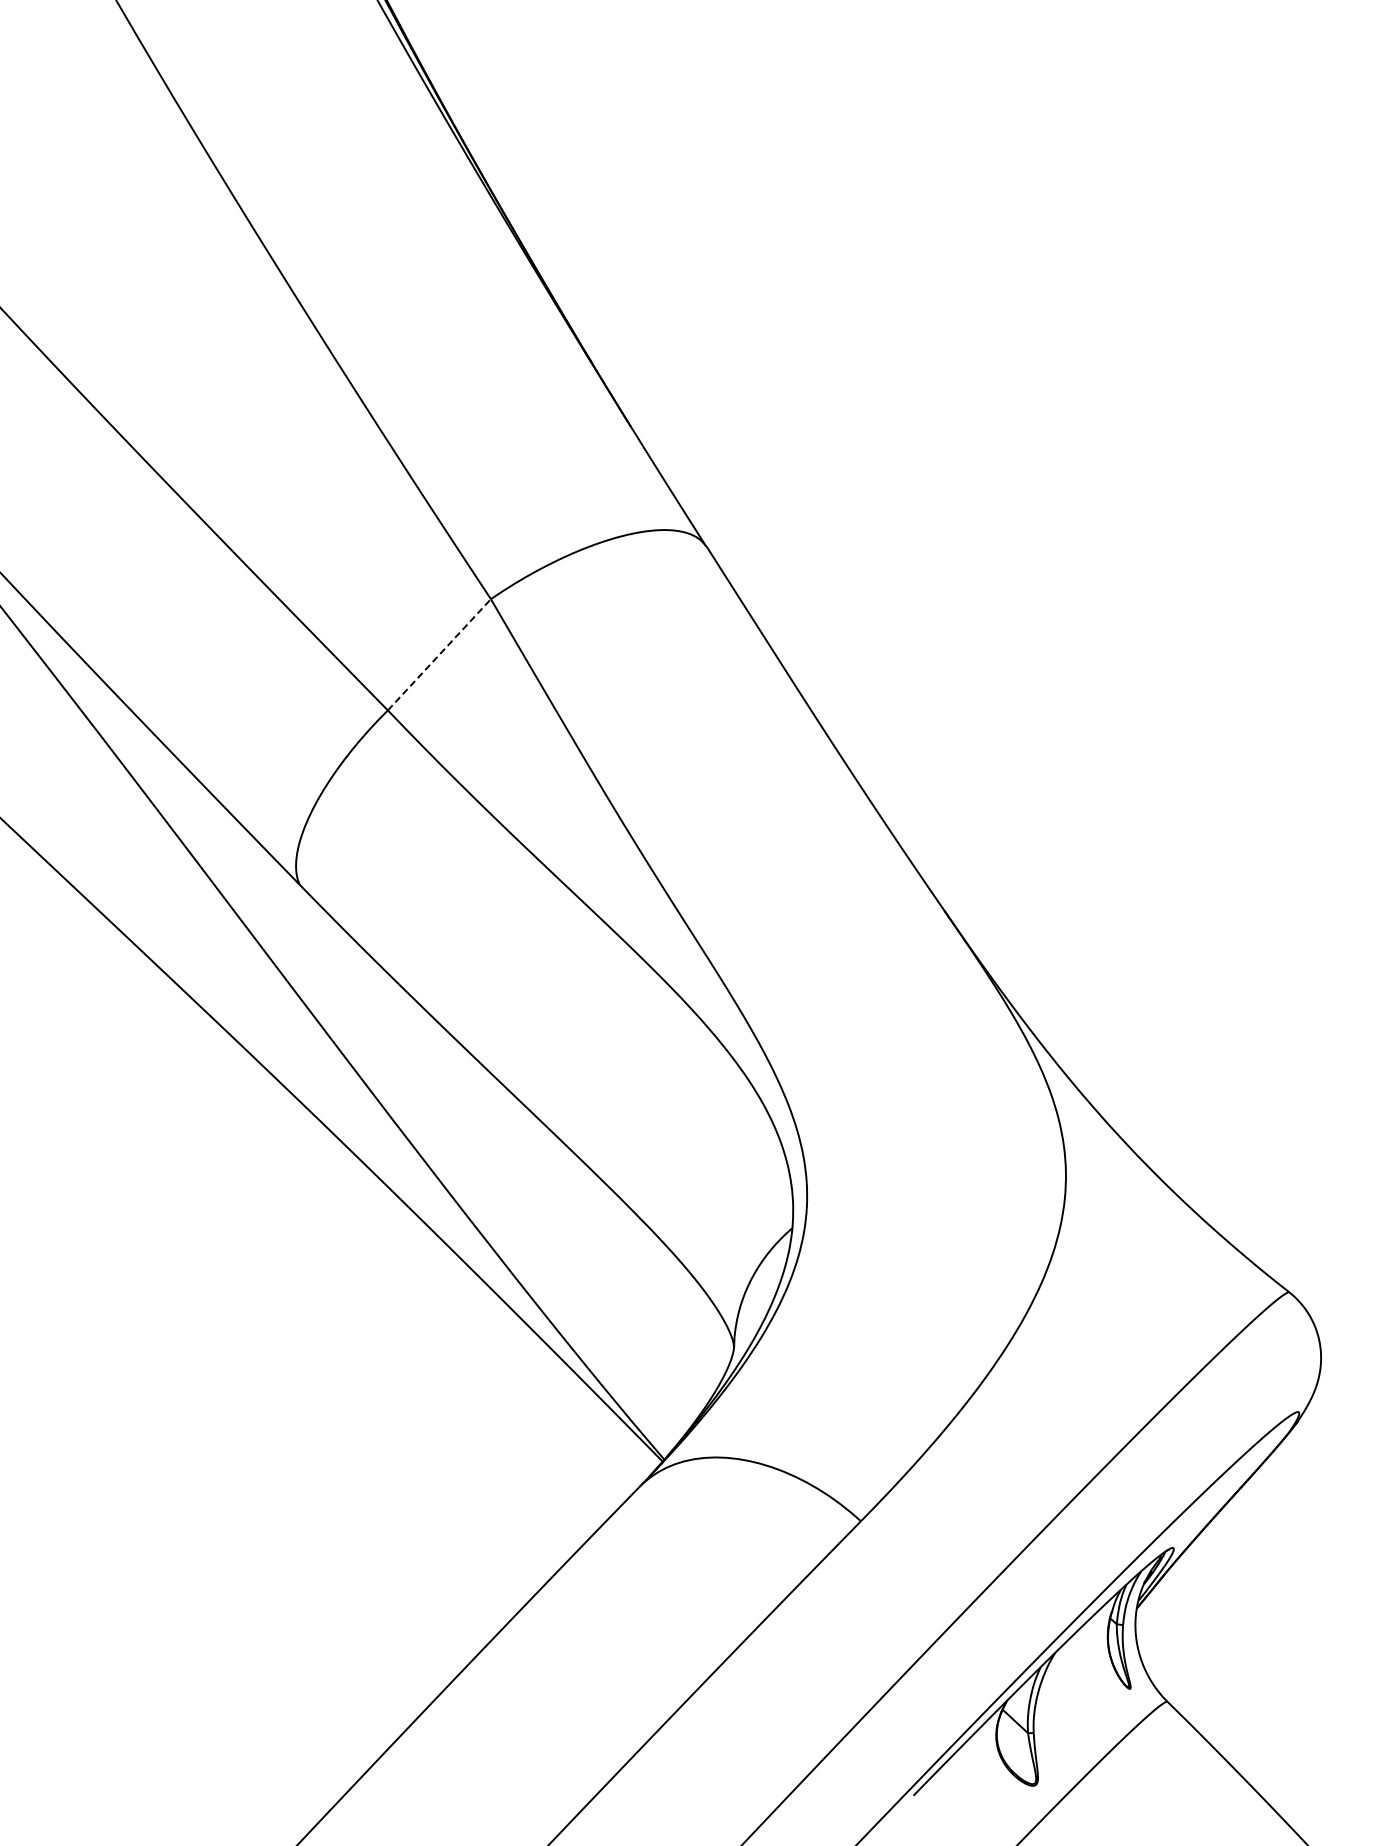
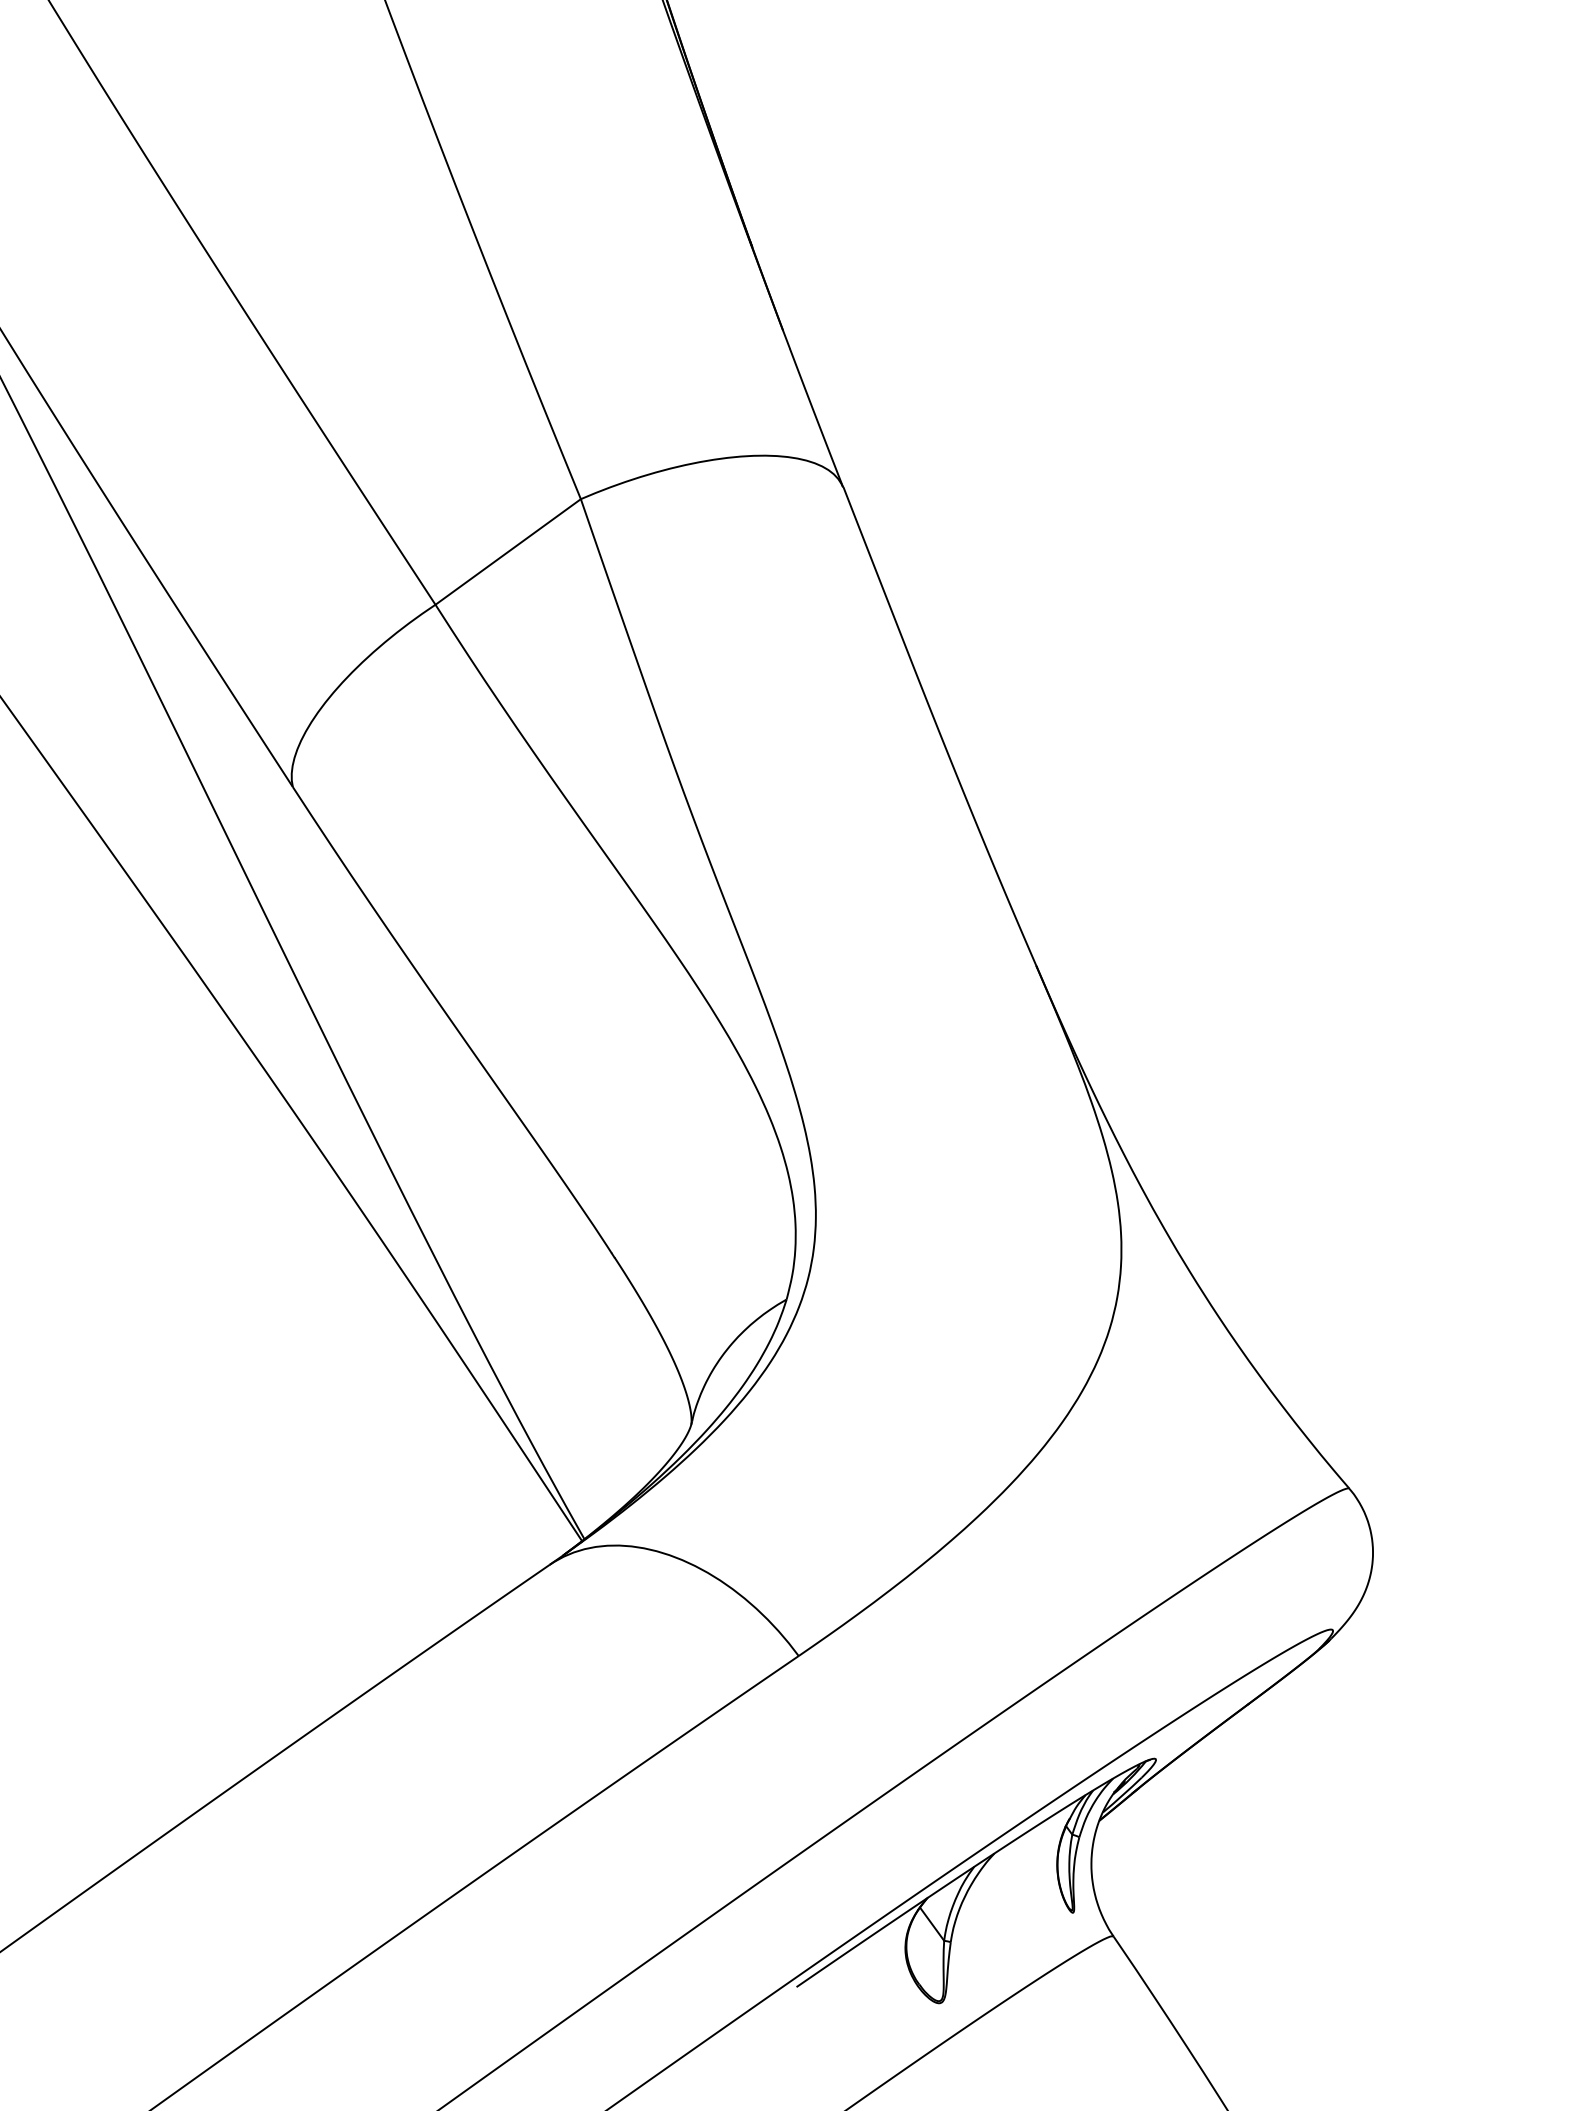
line: (439, 654) -> (508, 551), dashed -> solid

